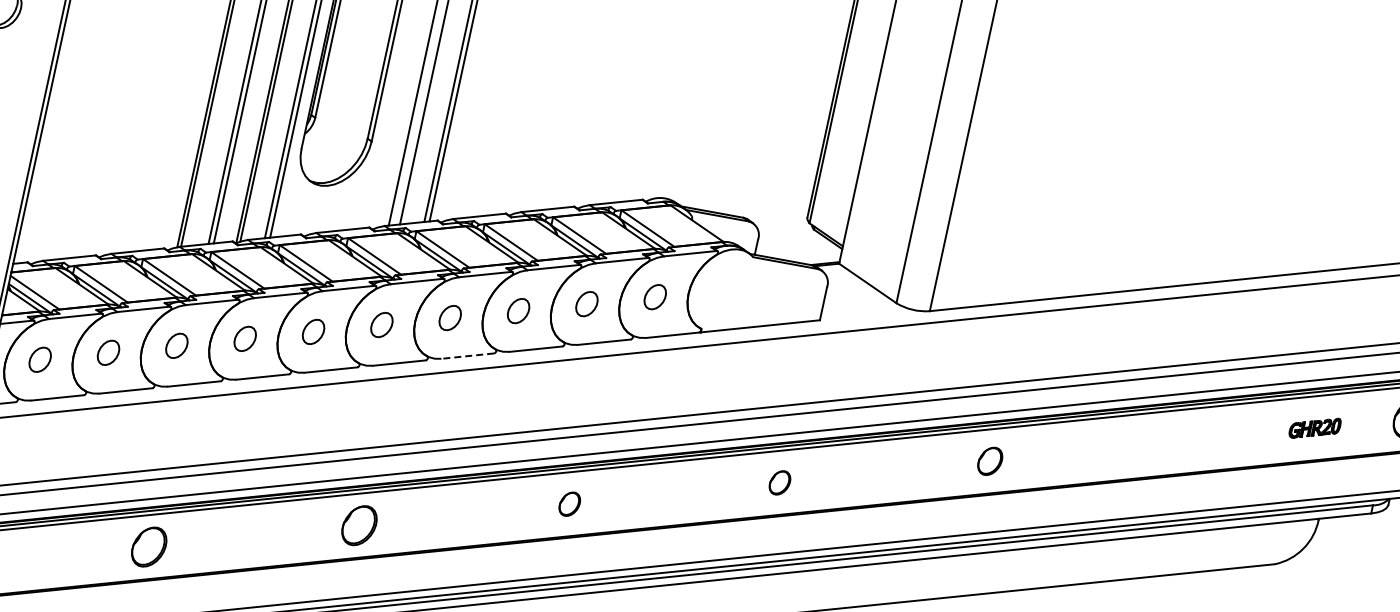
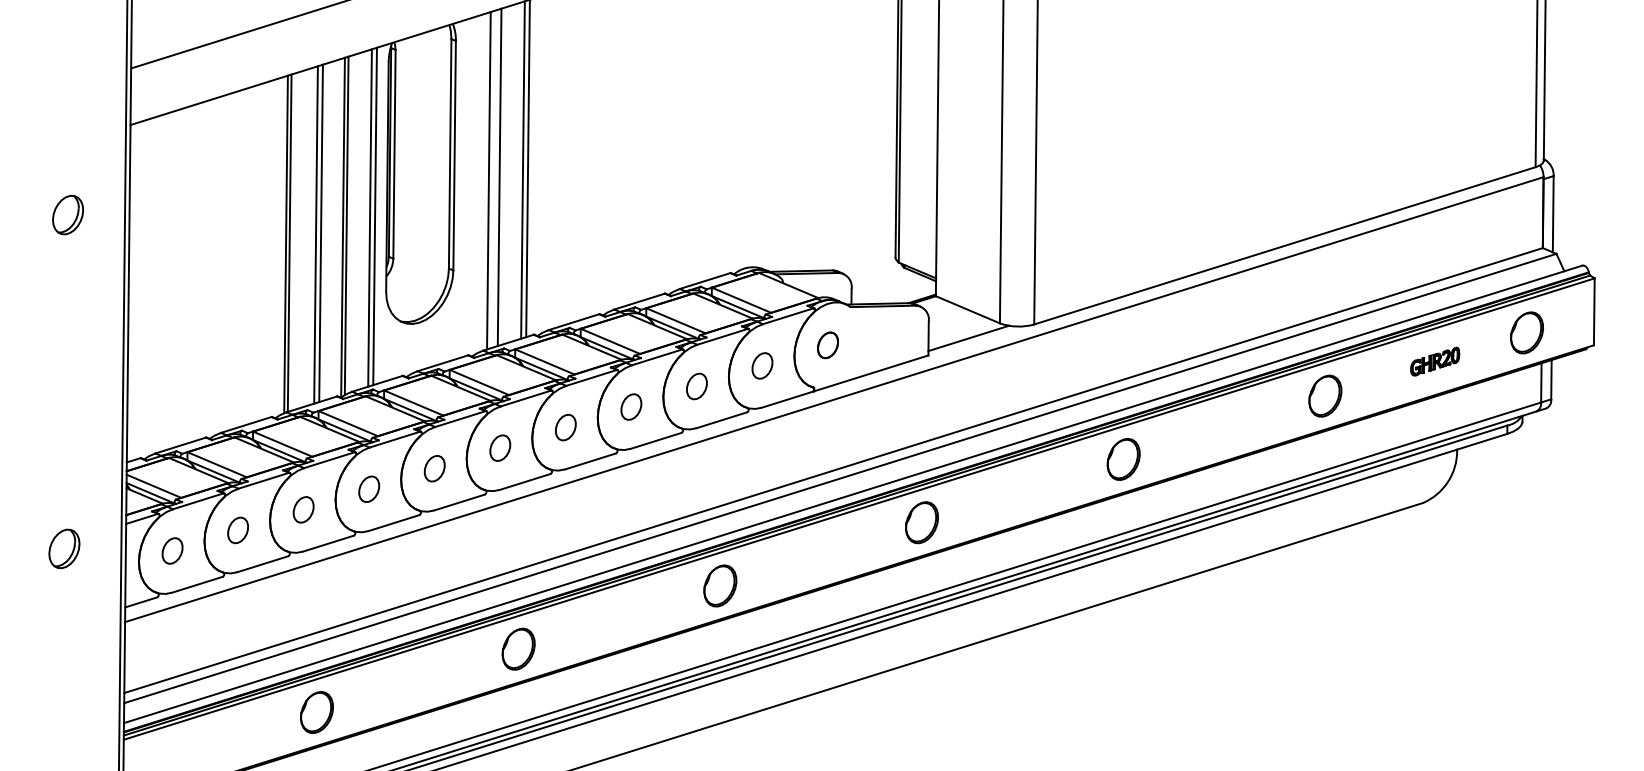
part: (723, 290) -> (827, 345), added
line: (862, 311) -> (968, 338), added
line: (467, 356) -> (590, 461), dashed -> solid
part: (1200, 439) -> (1325, 395), added
part: (990, 461) -> (1123, 459), size x1.43
part: (779, 482) -> (921, 522), size x1.67
part: (570, 503) -> (720, 585), size x1.67

